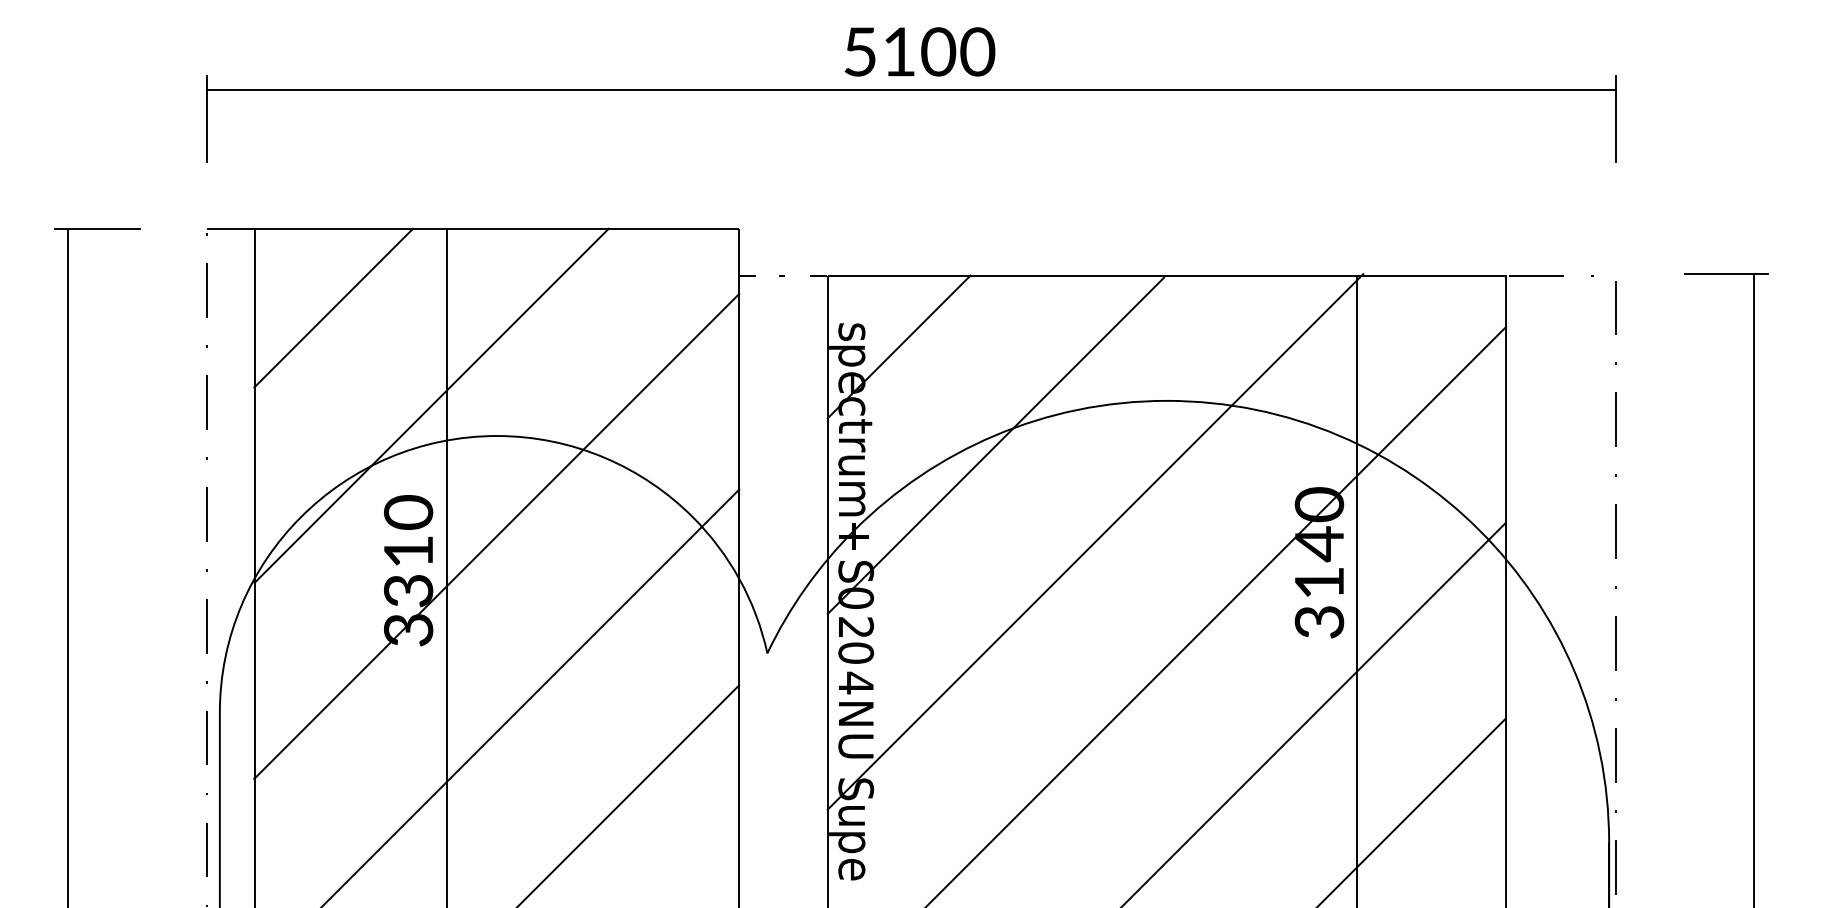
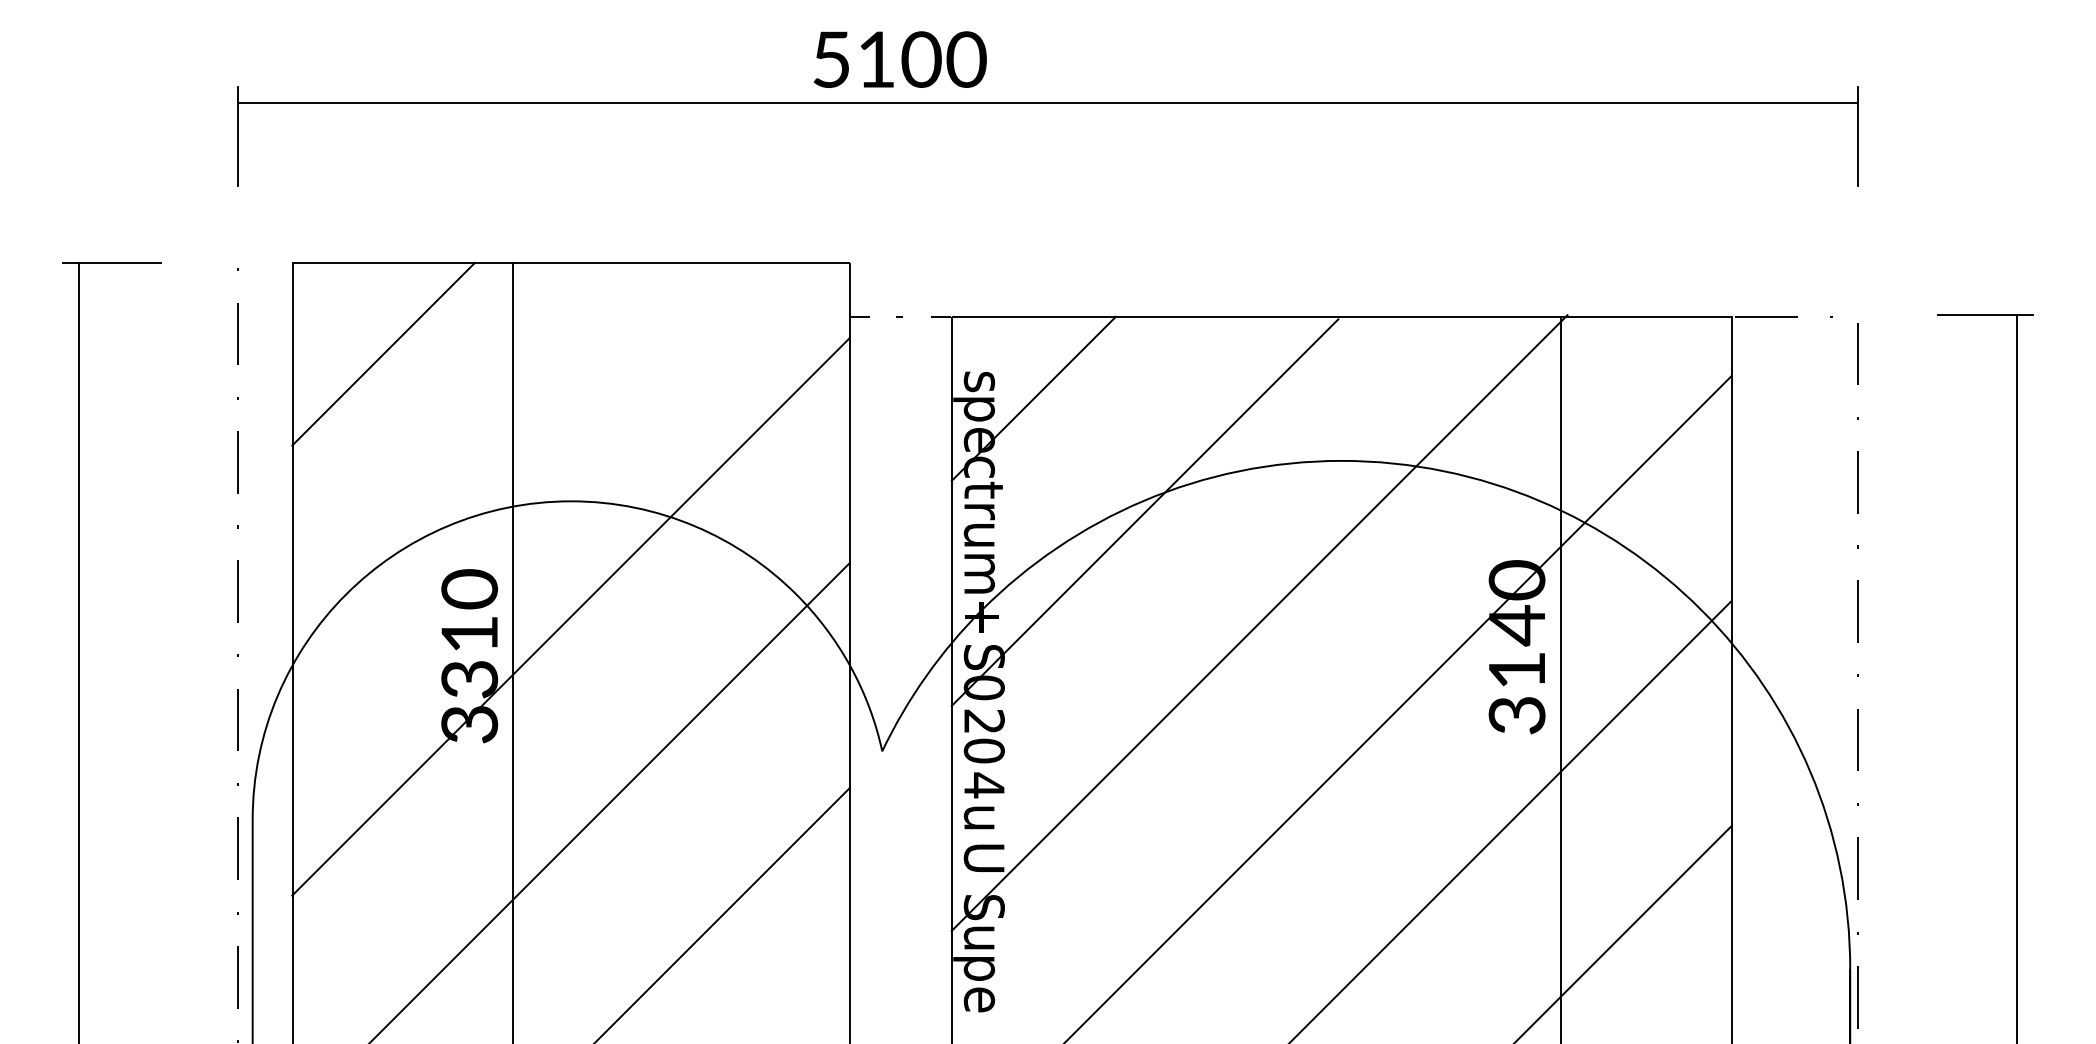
text: (919, 51) -> (899, 59), moved
line: (230, 228) -> (264, 262), removed
line: (431, 405) -> (496, 466), removed
text: (855, 713) -> (983, 820), N -> u

